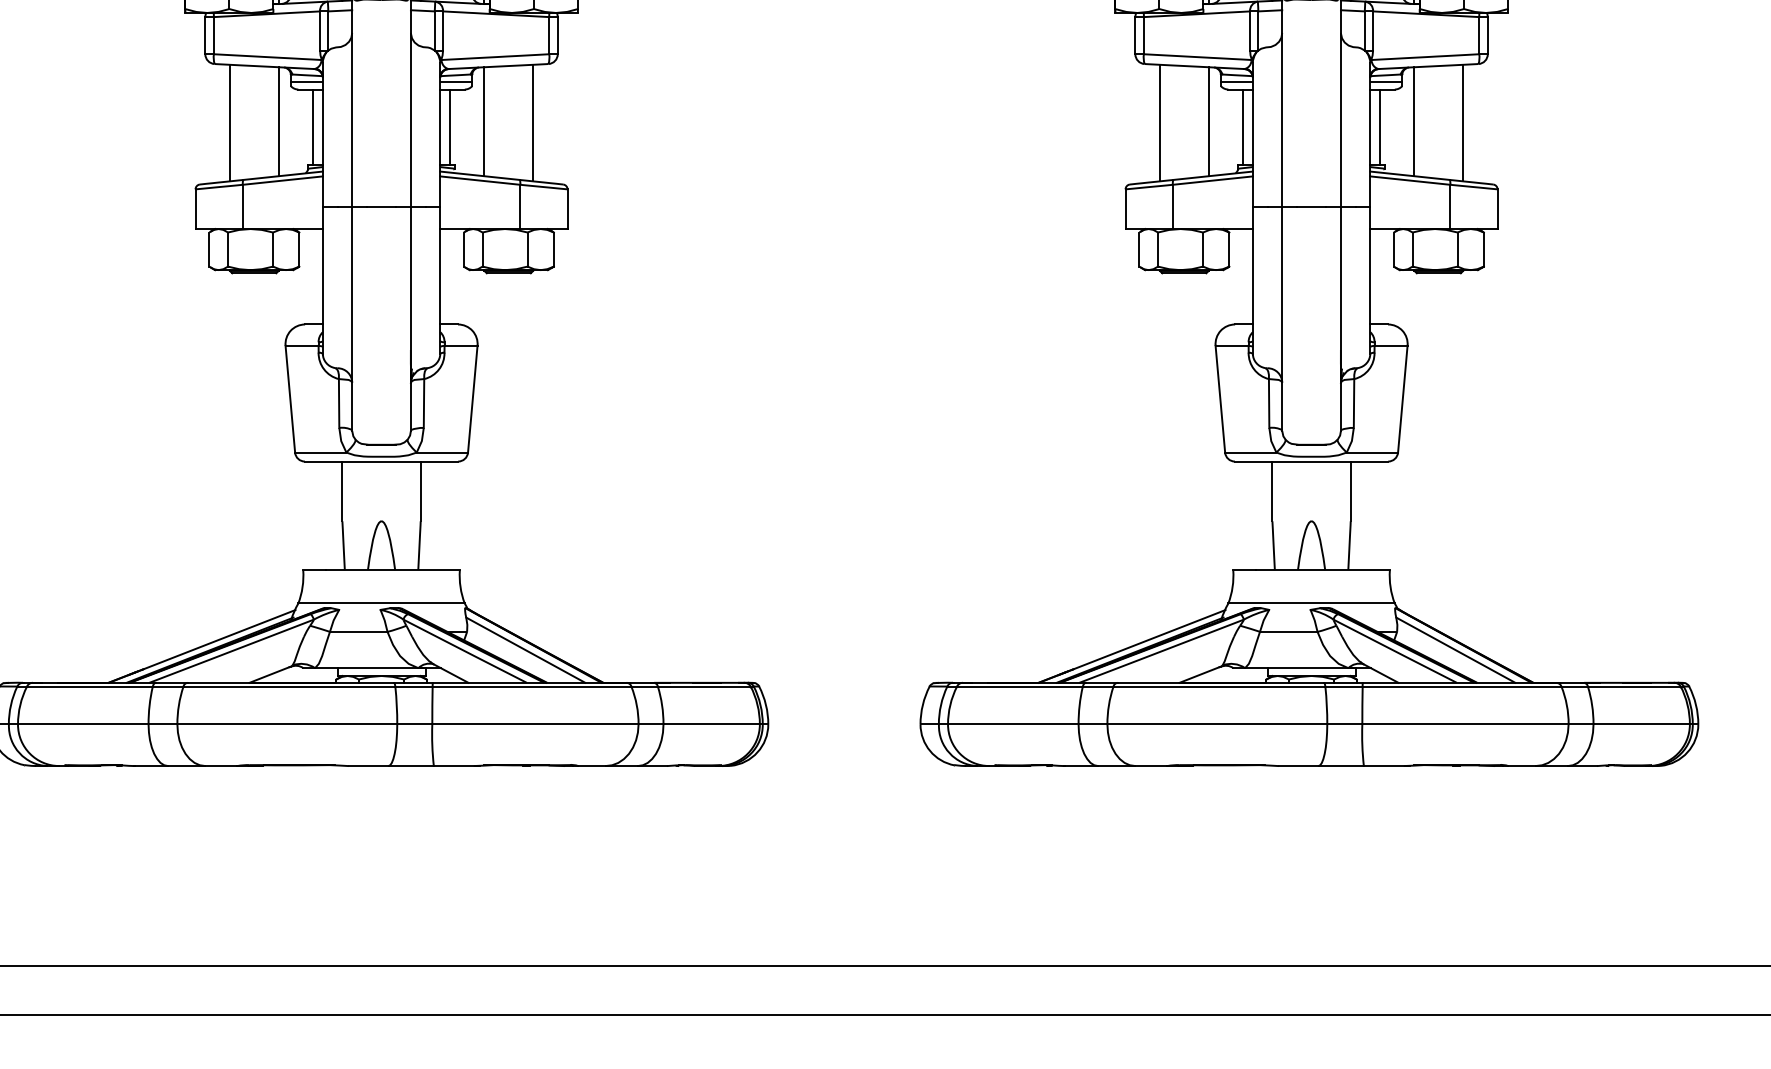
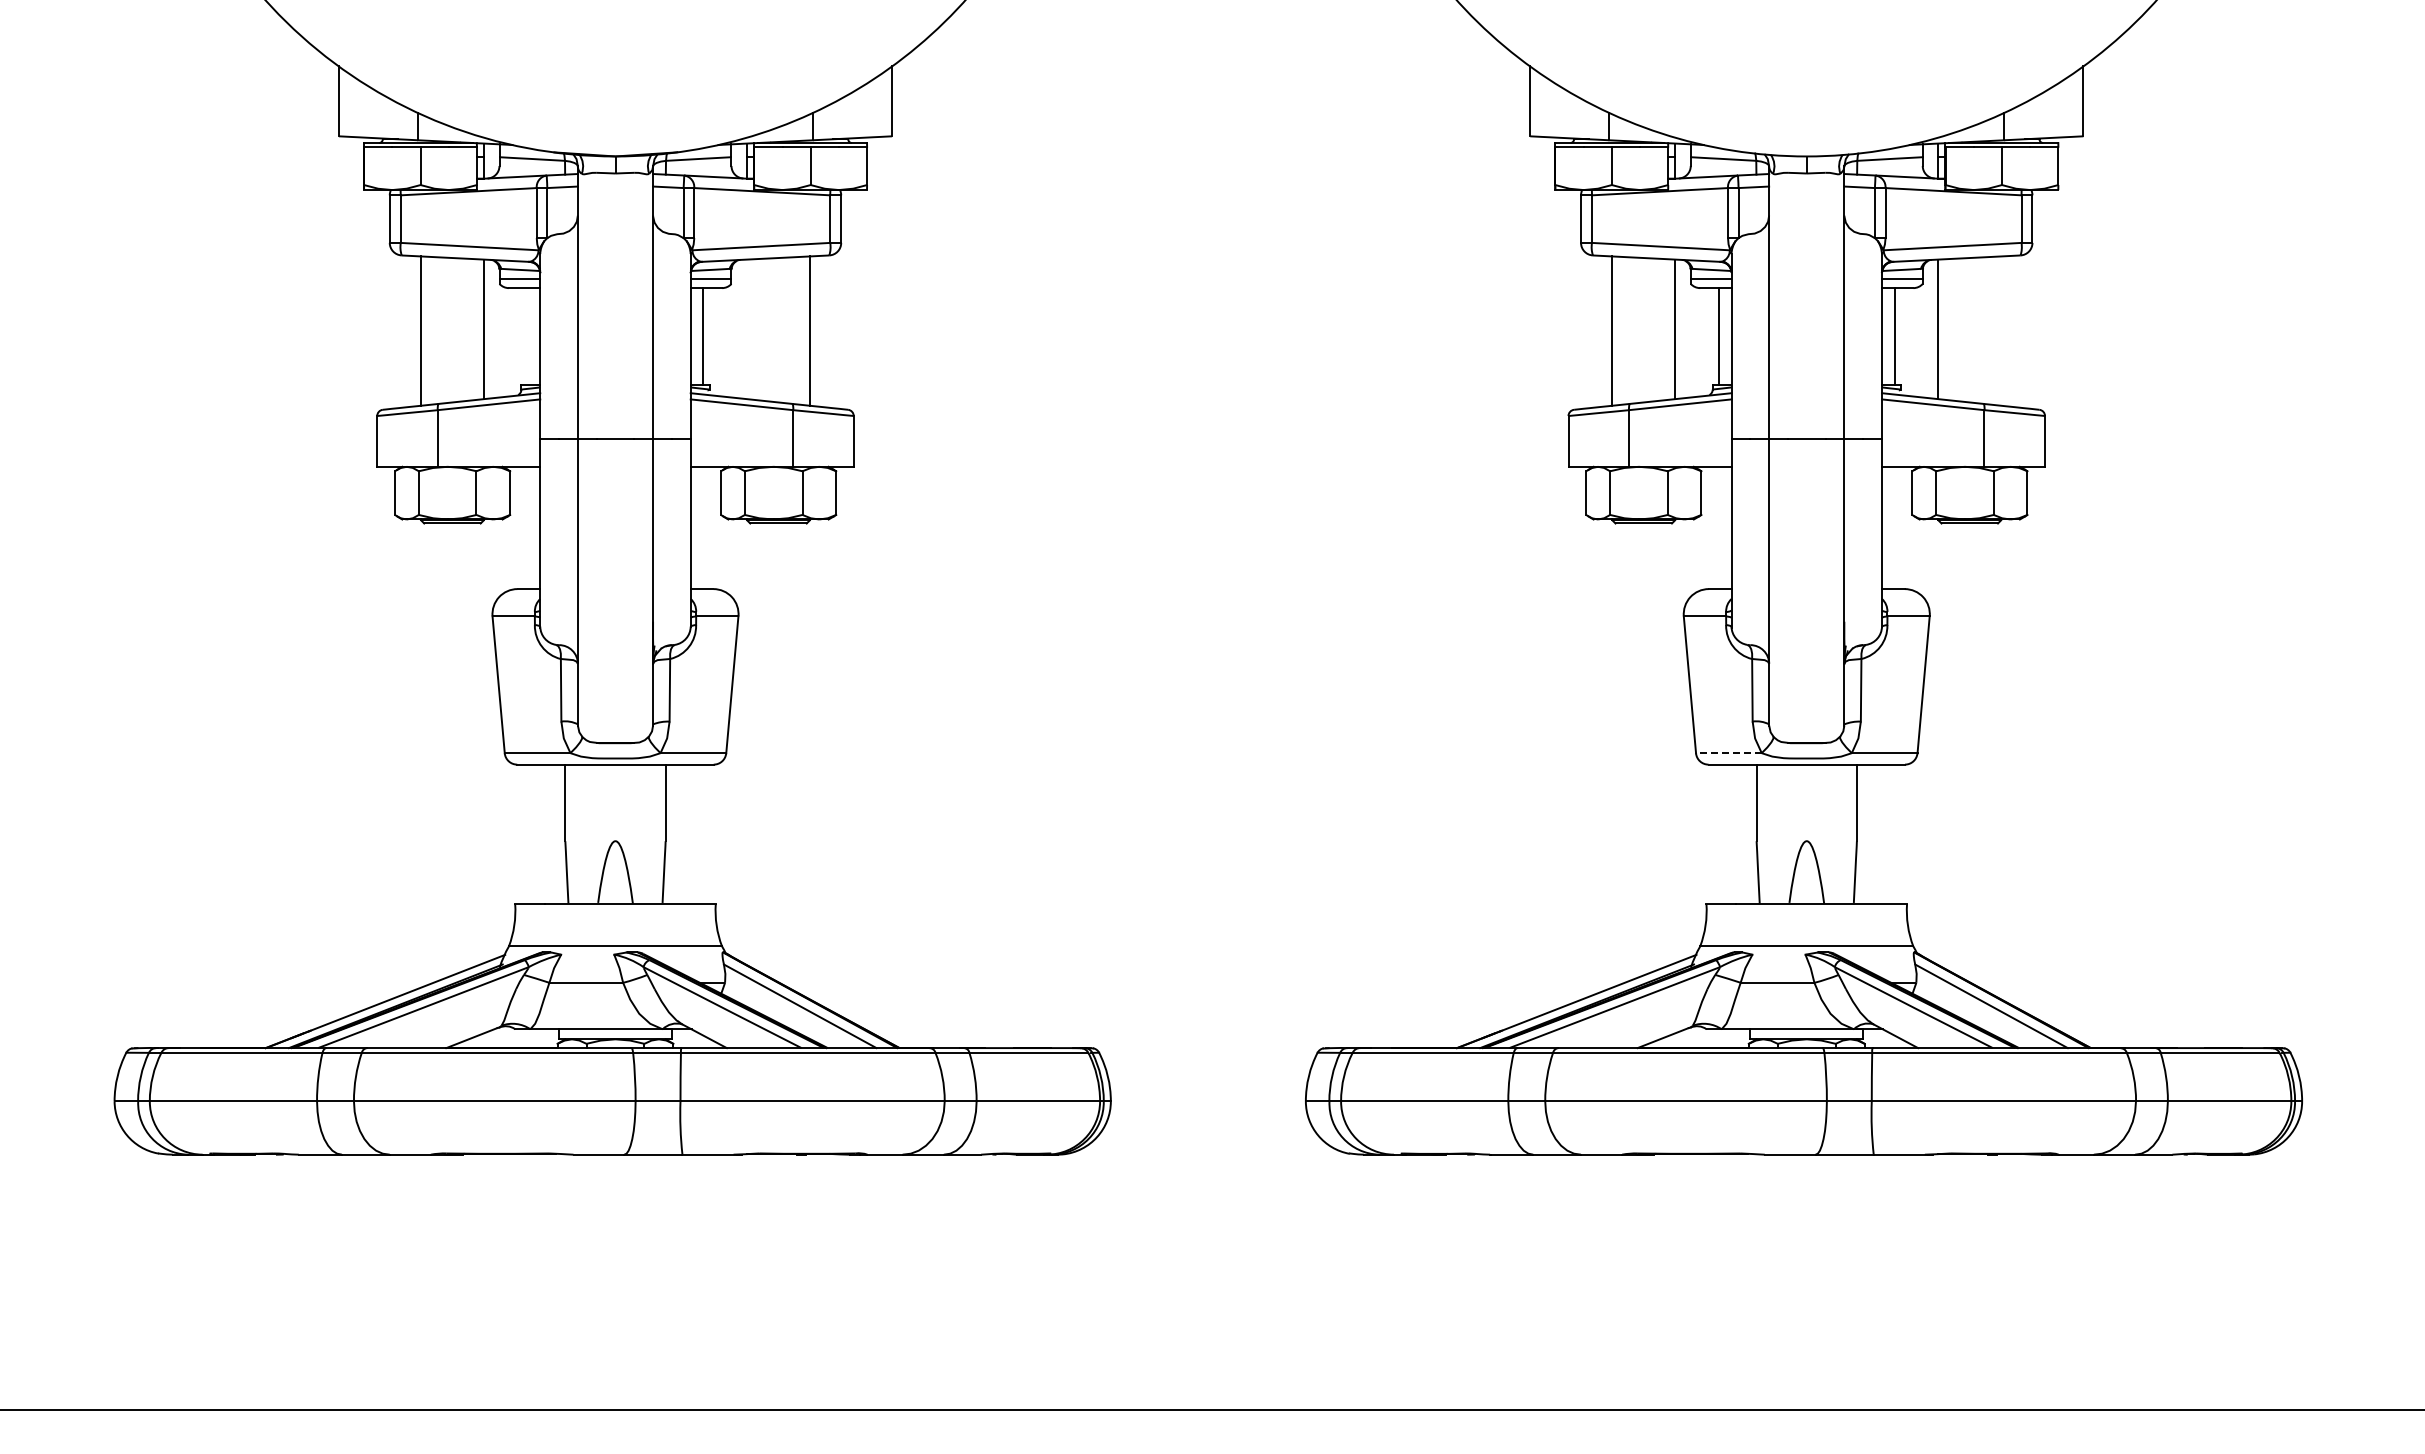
line: (484, 121) -> (747, 329), removed
line: (1463, 122) -> (2001, 330), removed
line: (312, 127) -> (527, 336), removed
line: (1250, 452) -> (1728, 753), solid -> dashed

